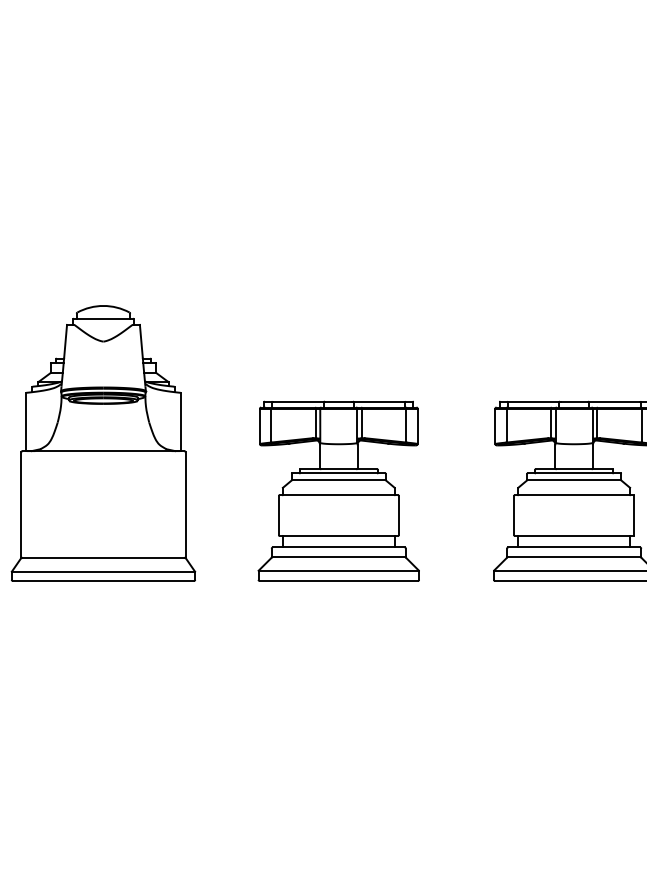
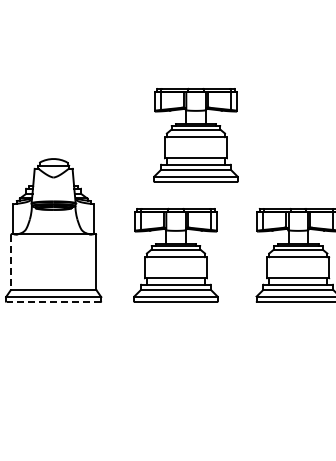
part: (376, 260) -> (195, 135), added
line: (22, 505) -> (11, 262), solid -> dashed
line: (103, 580) -> (53, 301), solid -> dashed

